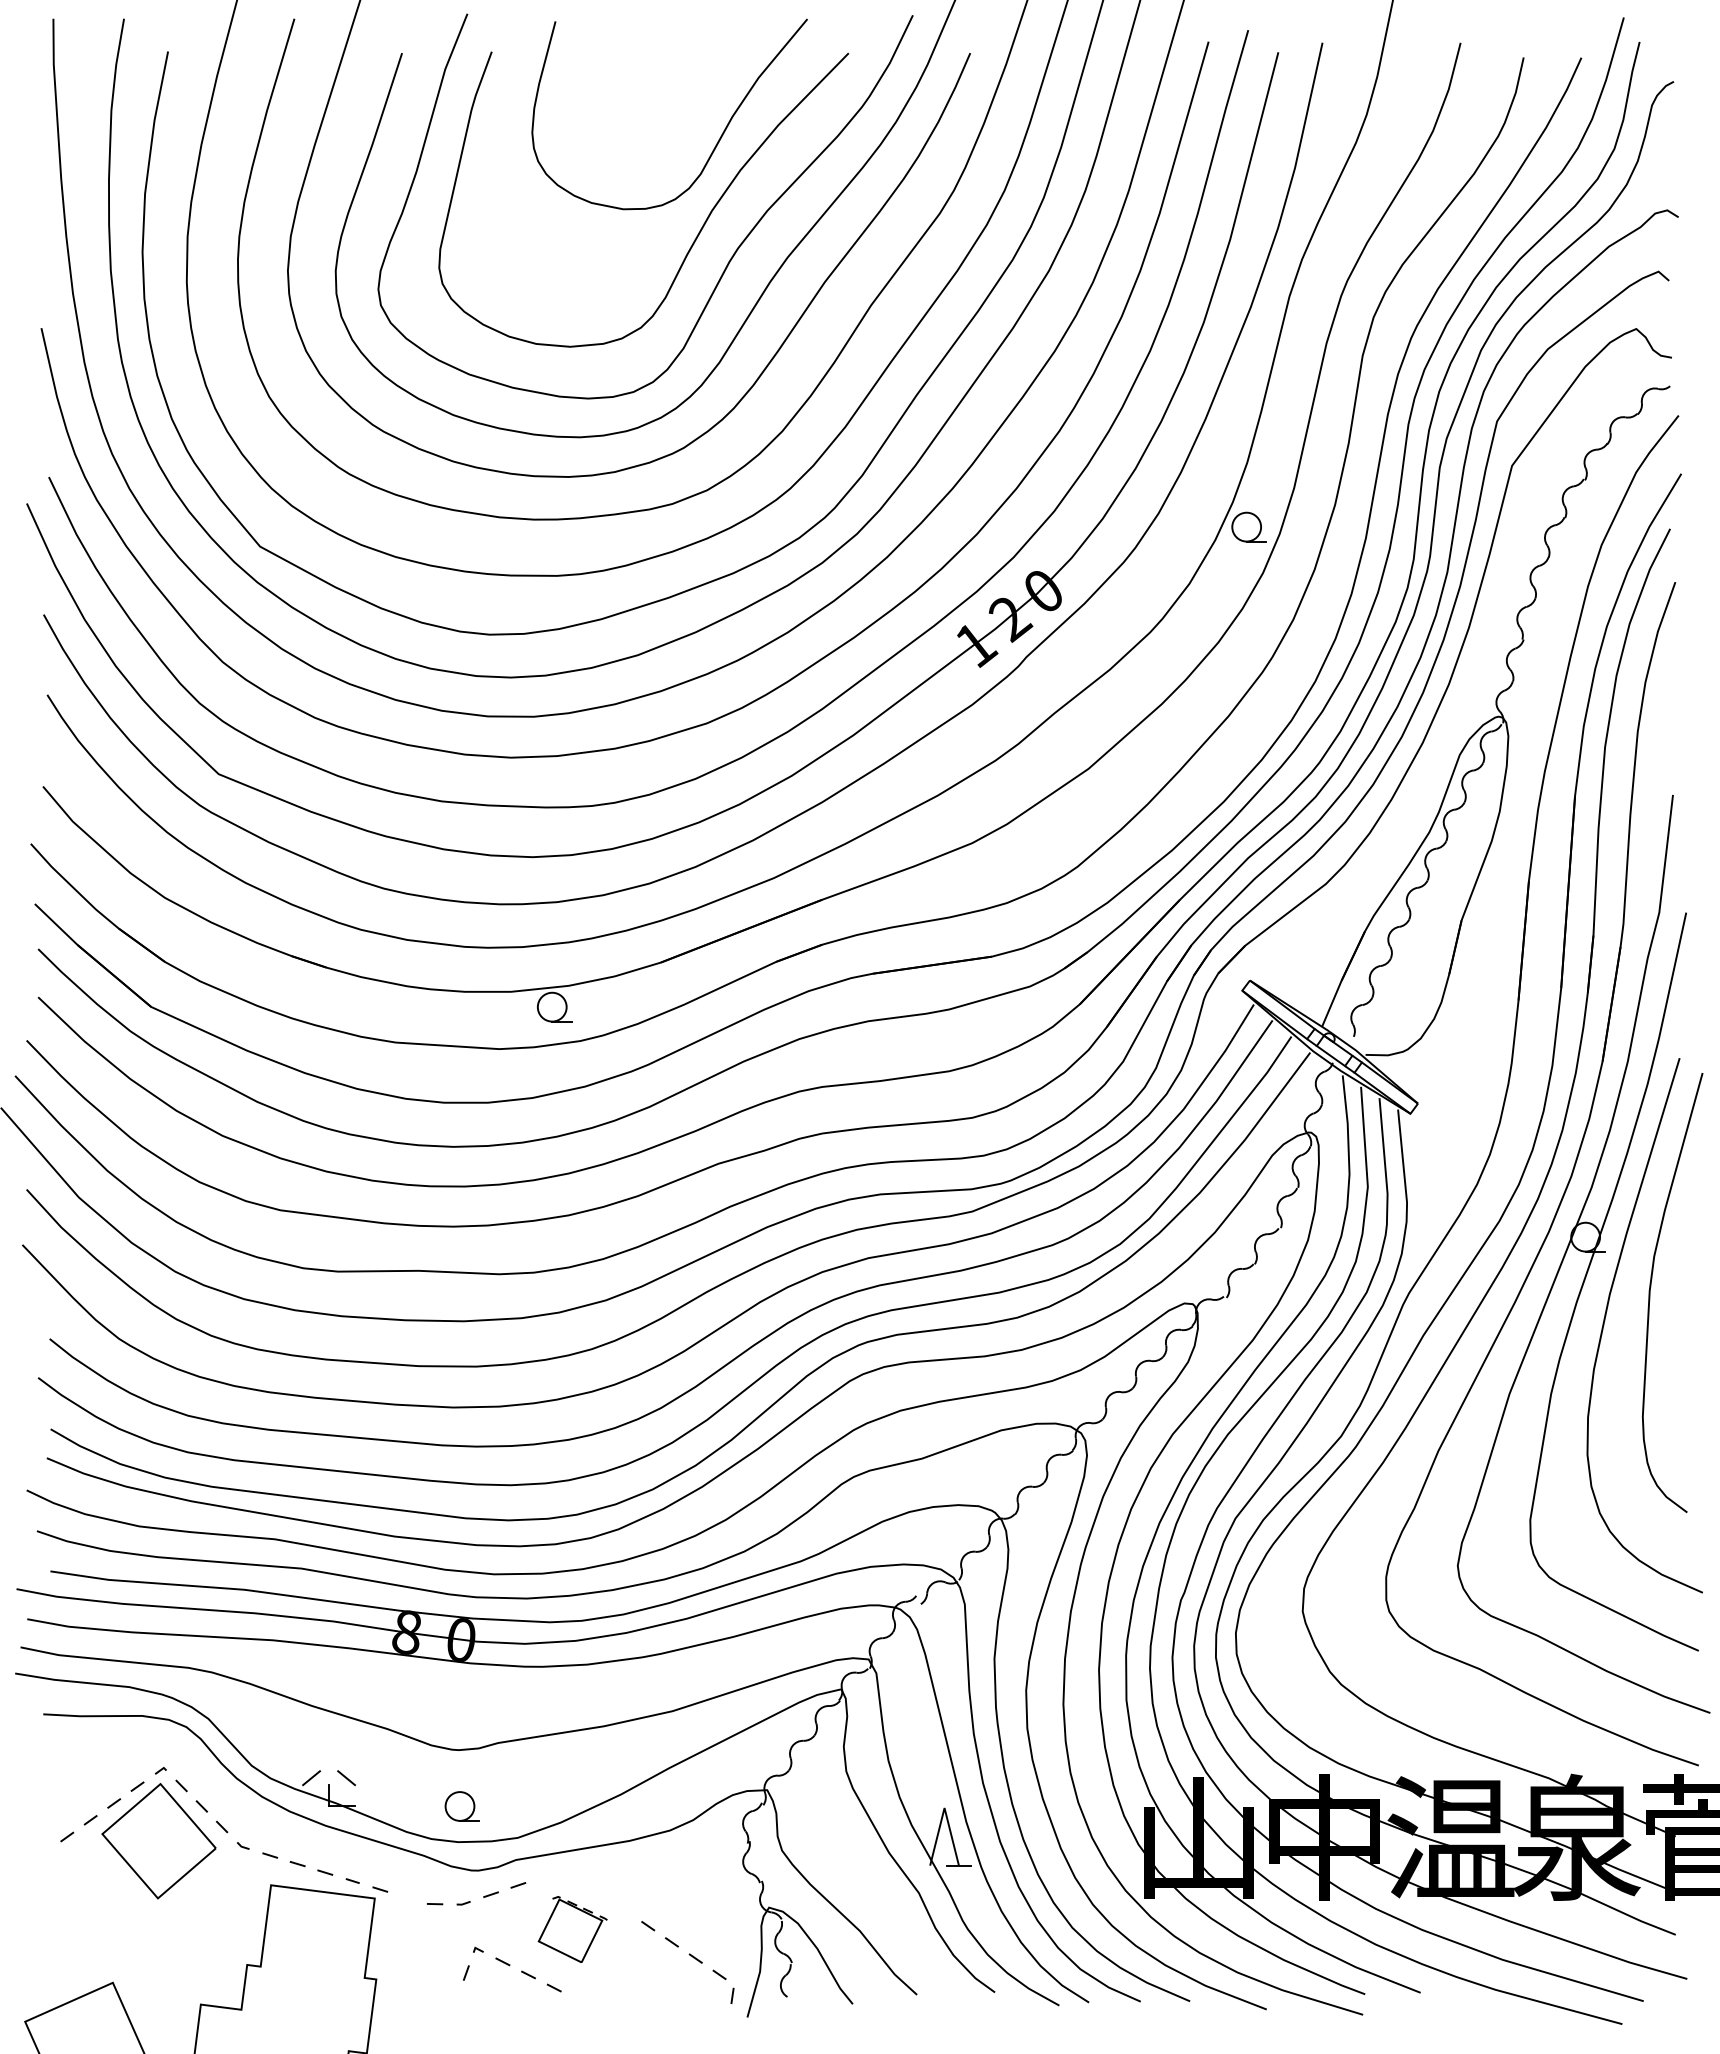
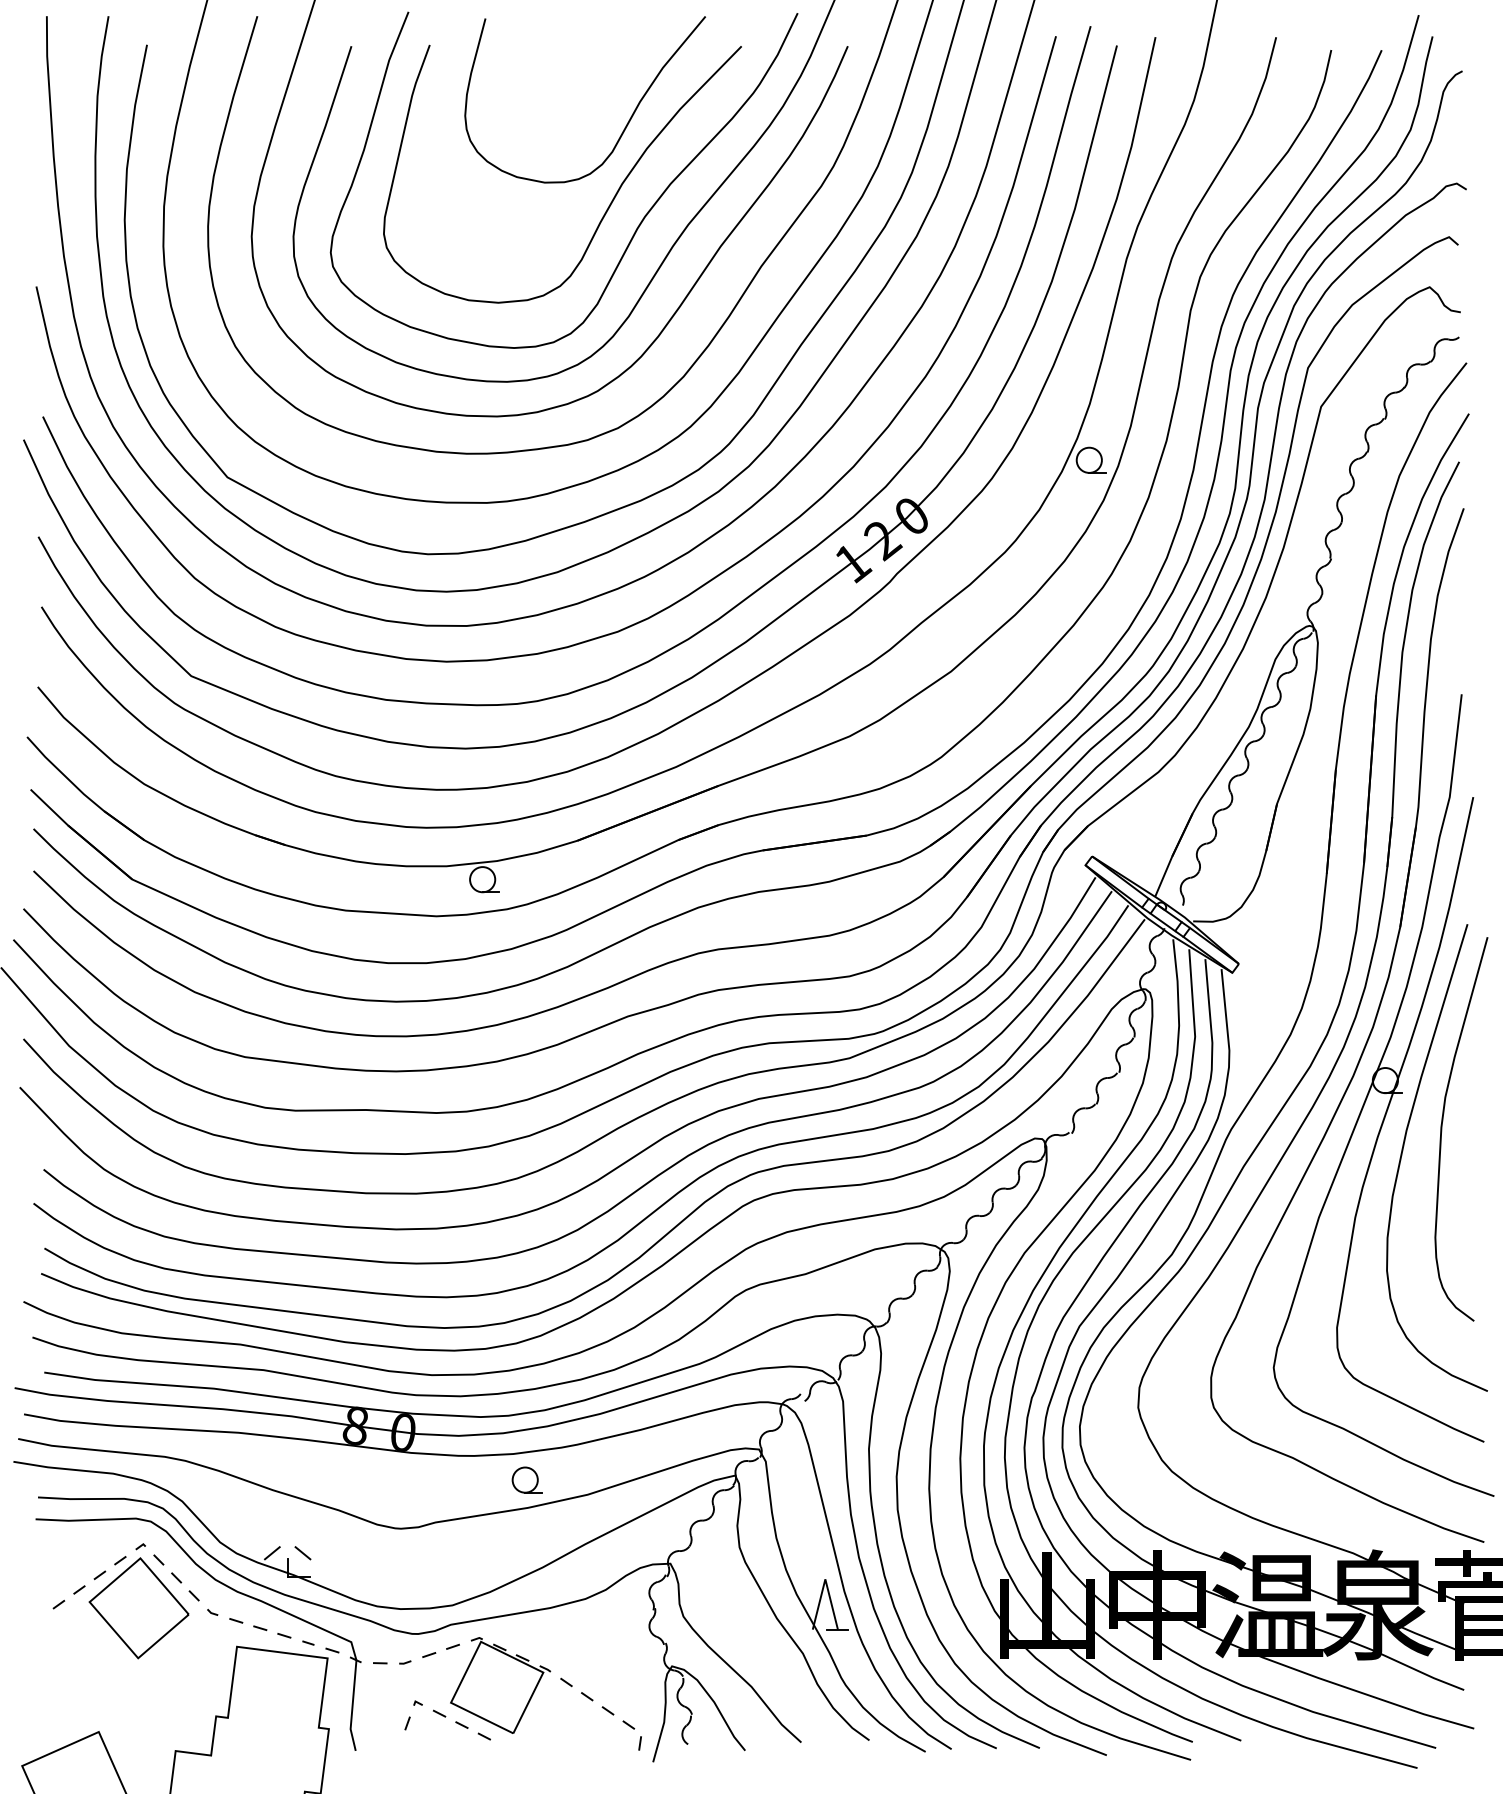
part: (461, 1806) -> (526, 1480), moved
part: (256, 1815) -> (224, 1585), added
part: (572, 1929) -> (500, 1685), size x1.67

